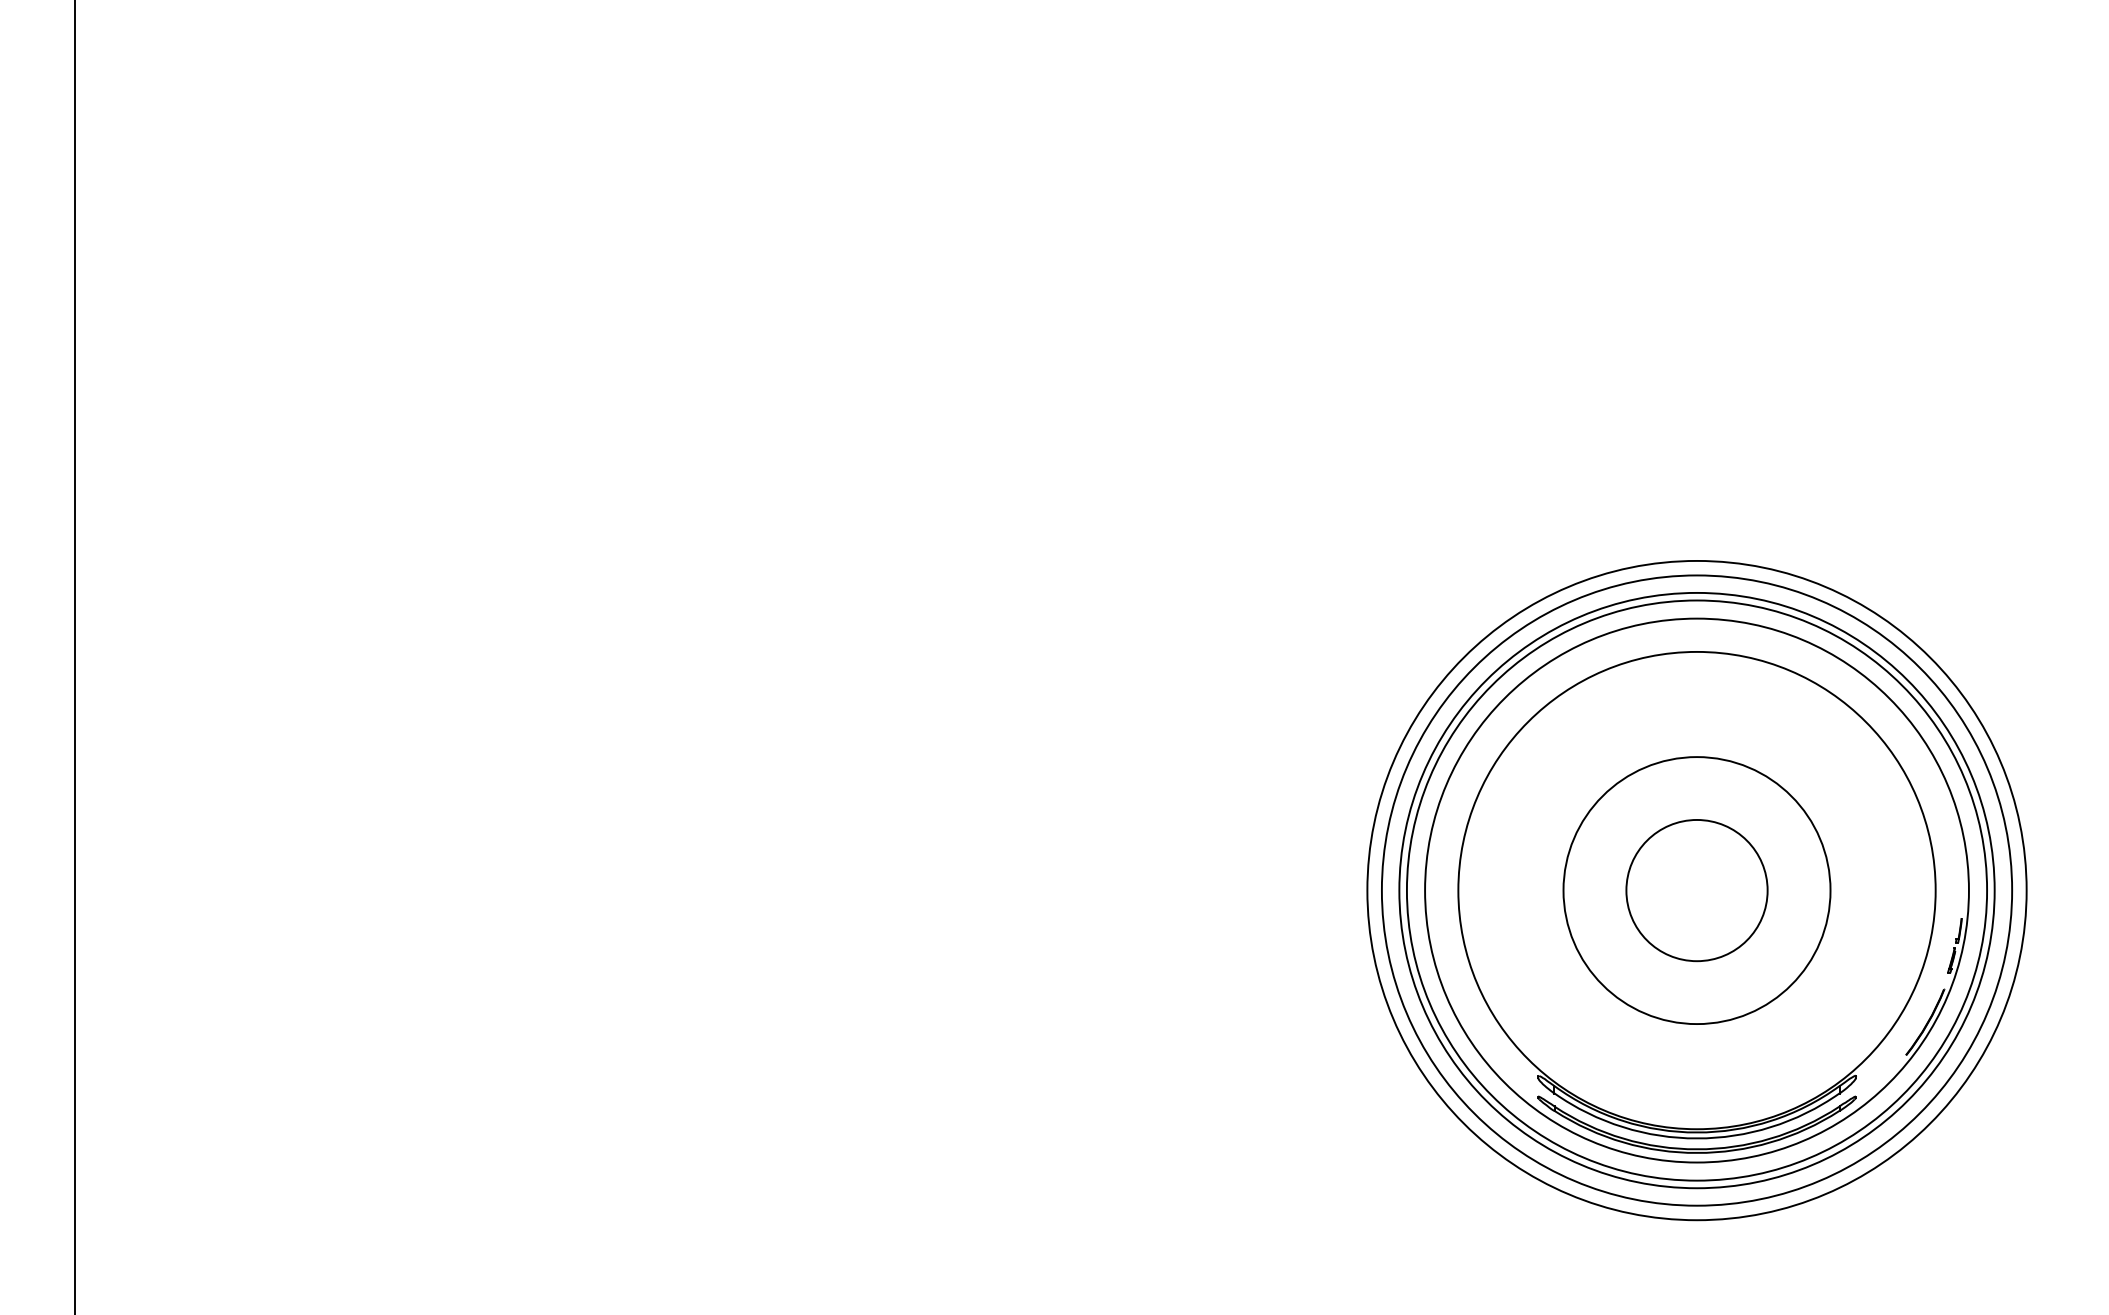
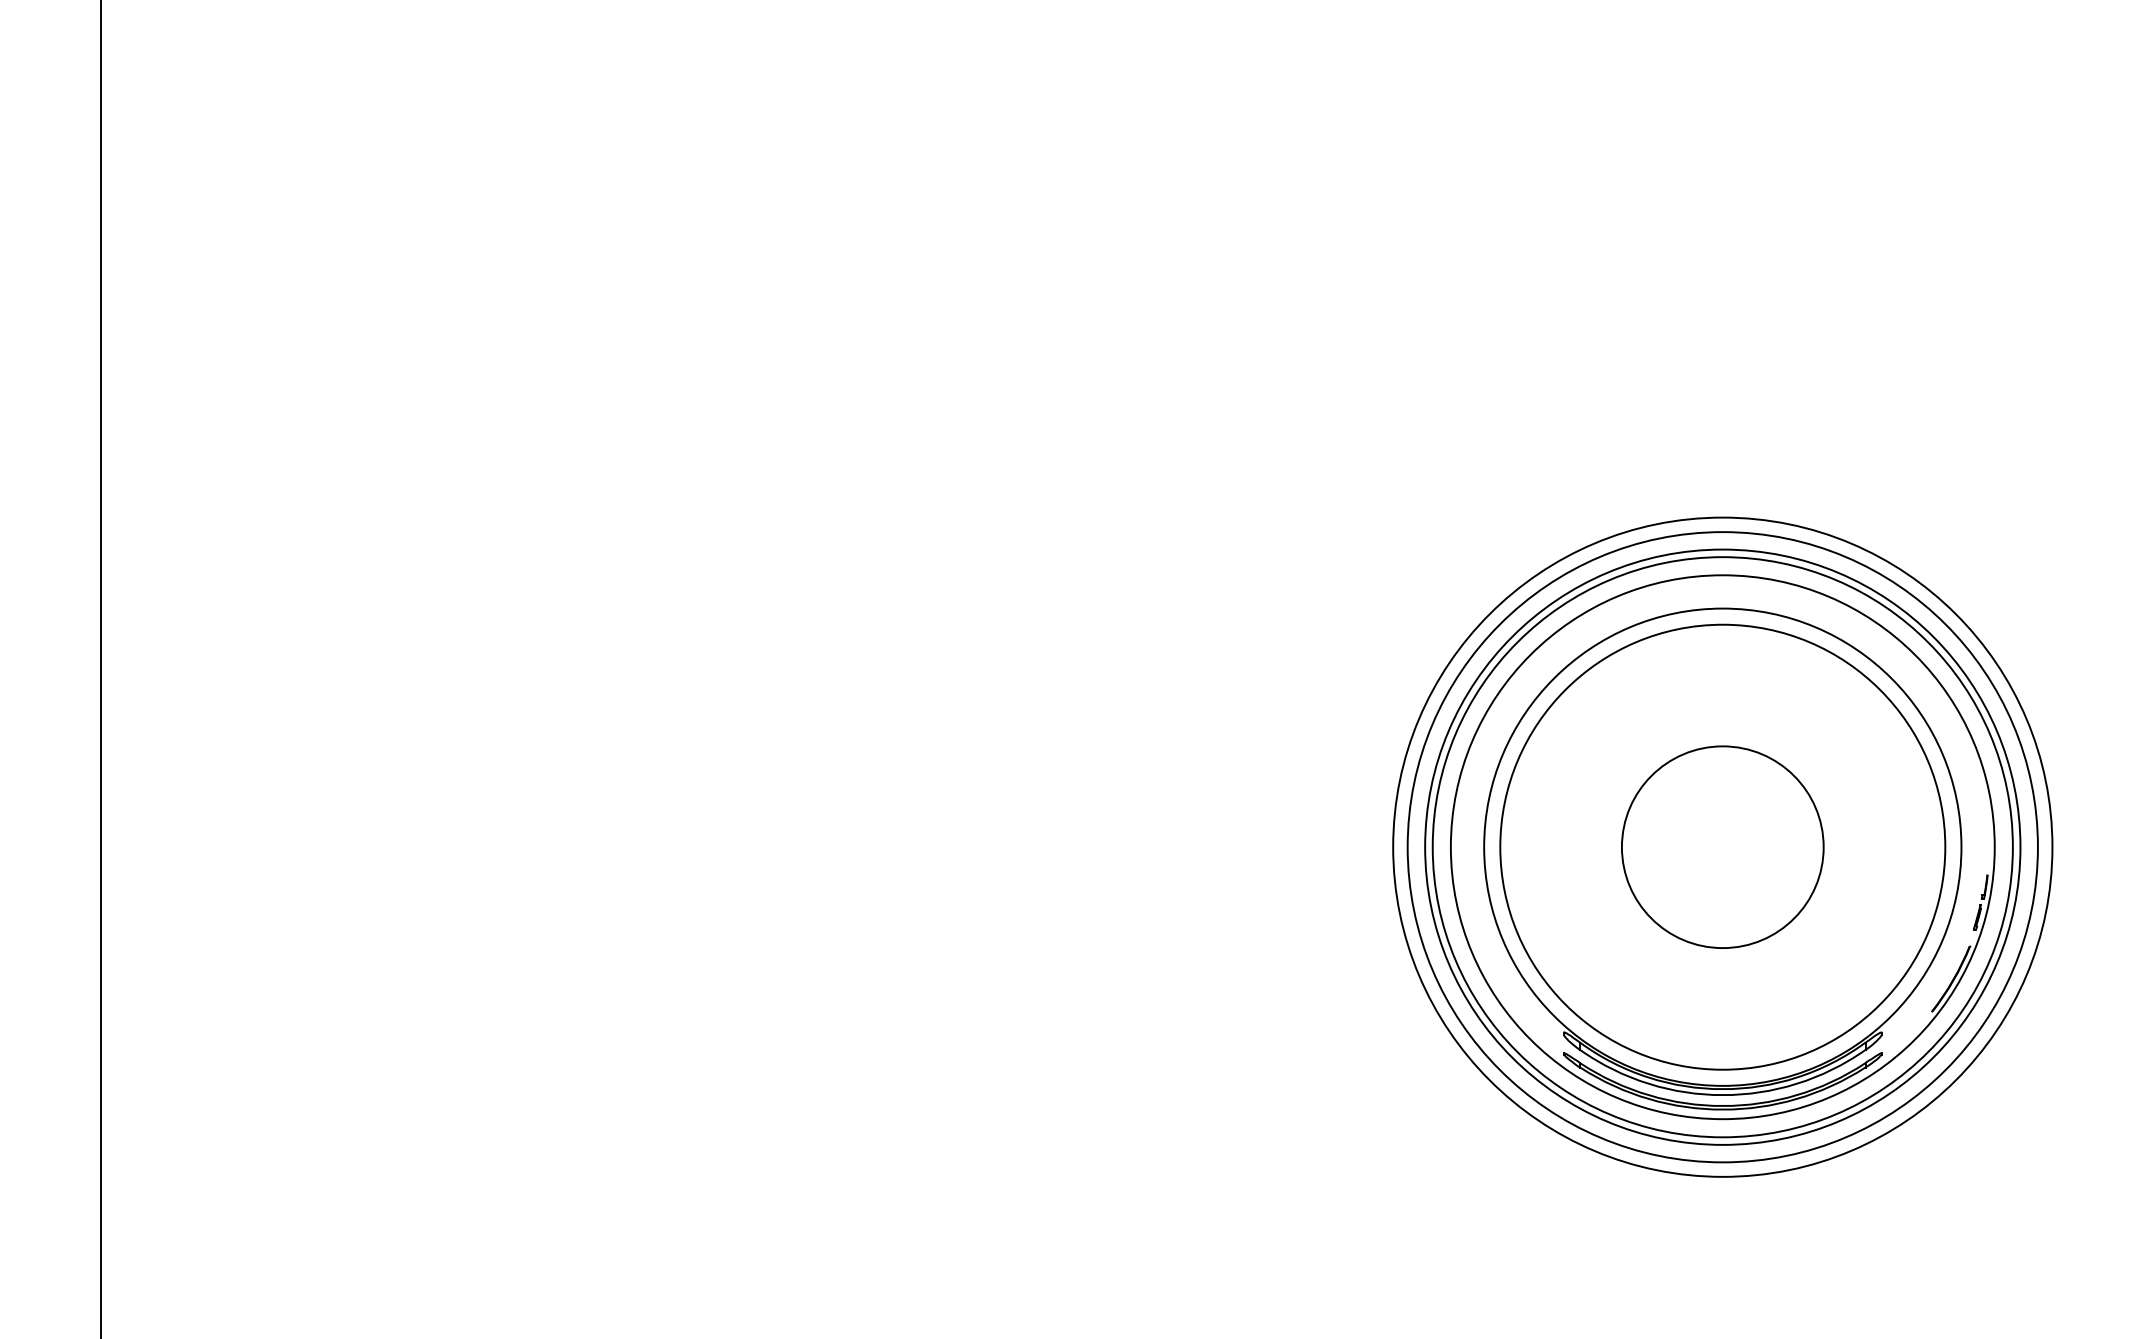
circle: (1696, 889) -> (1722, 846), size x1.67
circle: (1696, 890) -> (1722, 847), size x1.43

